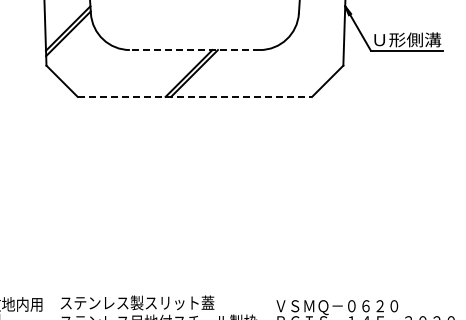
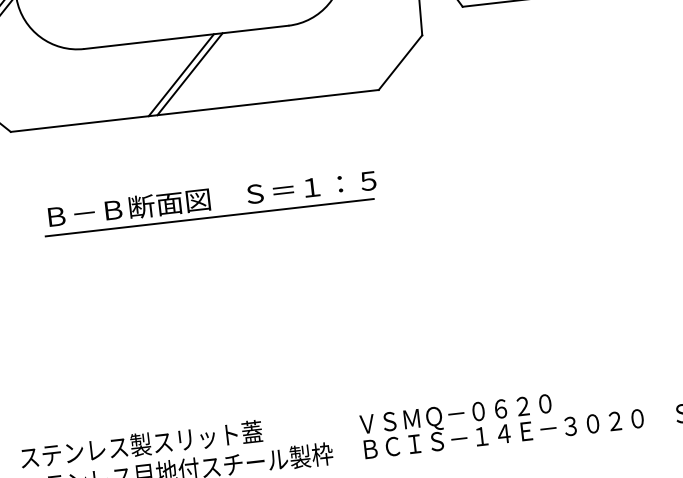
line: (194, 50) -> (185, 38), dashed -> solid
line: (195, 96) -> (195, 110), dashed -> solid
part: (197, 155) -> (209, 202), added

